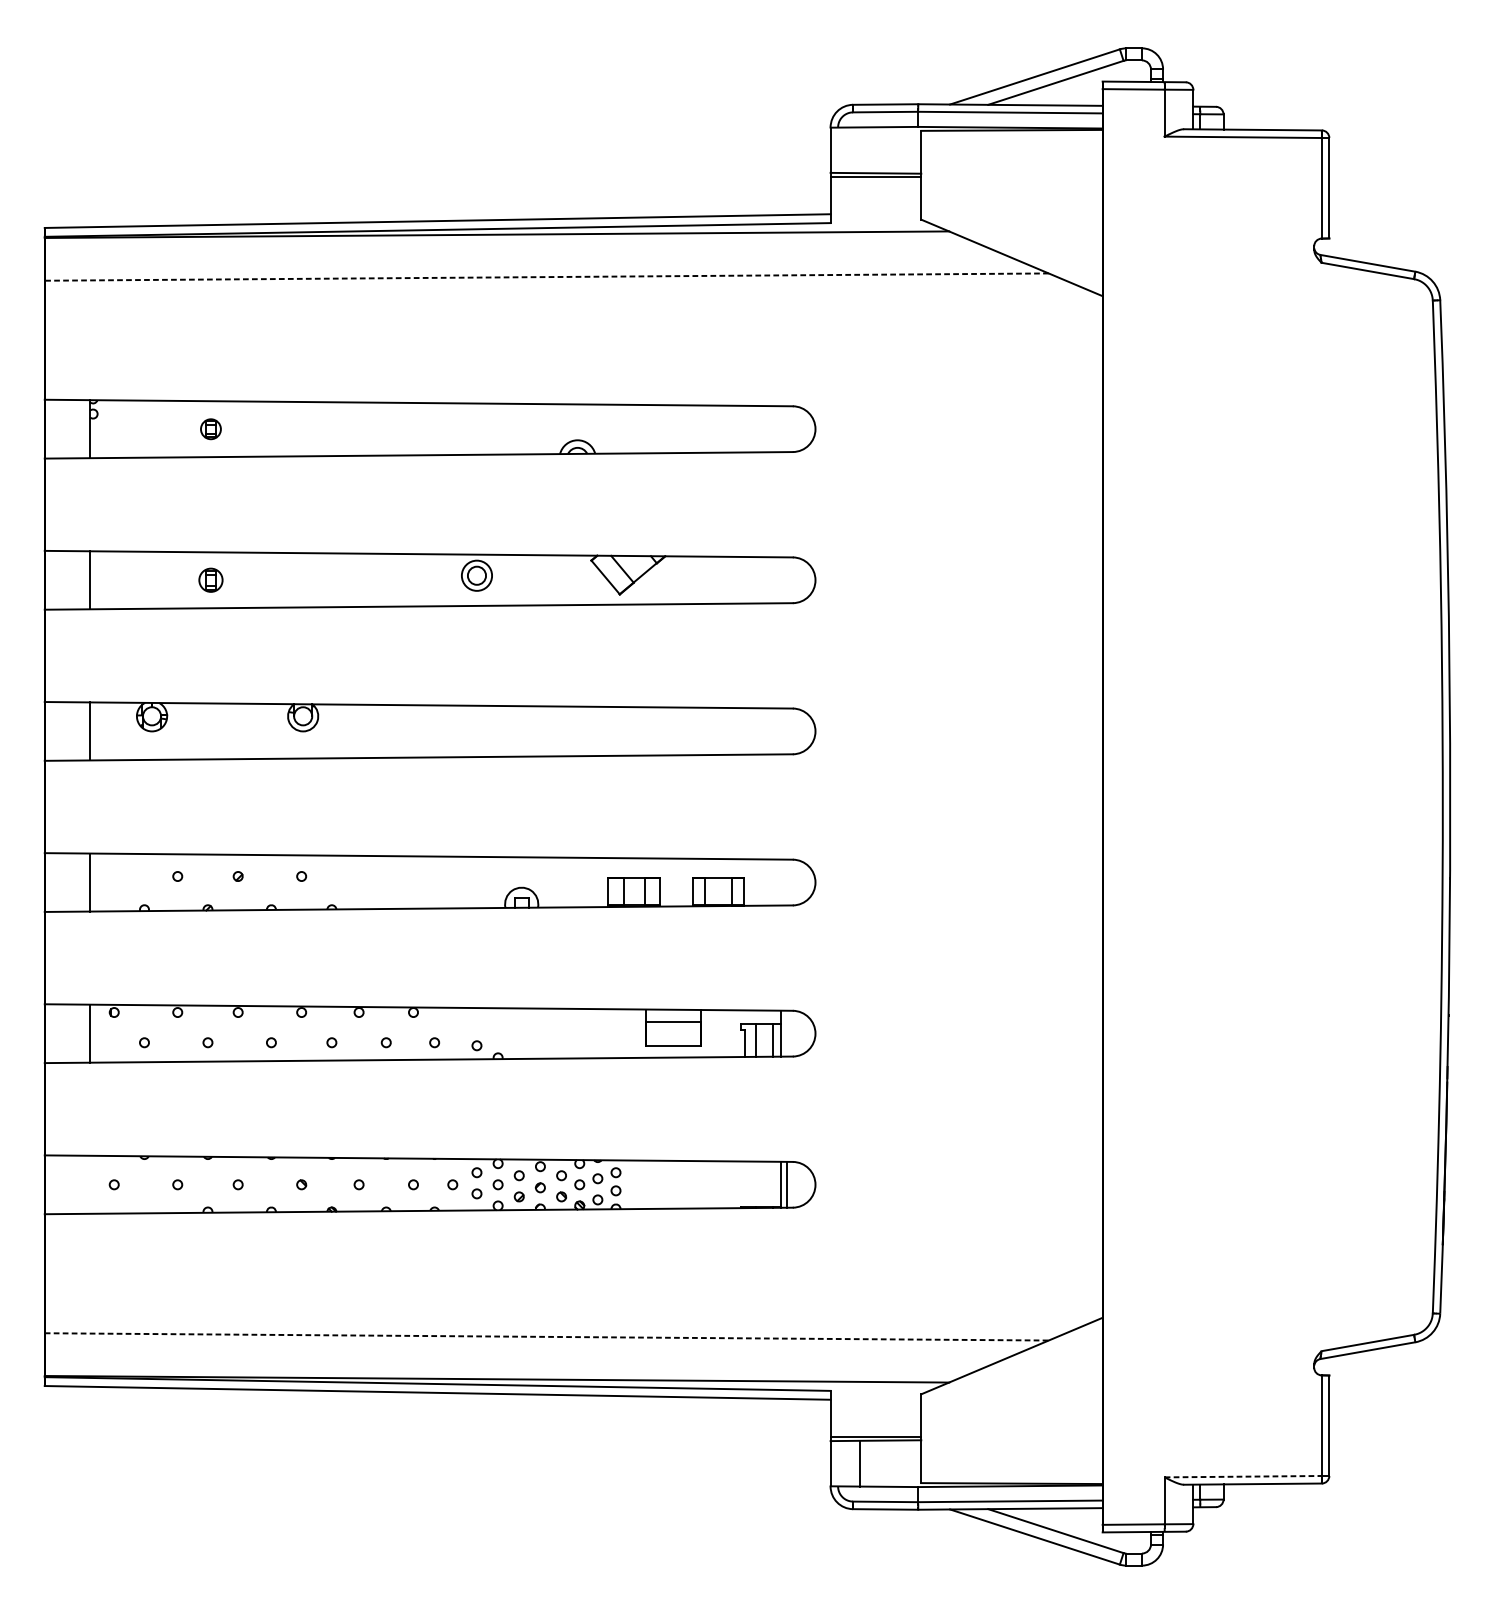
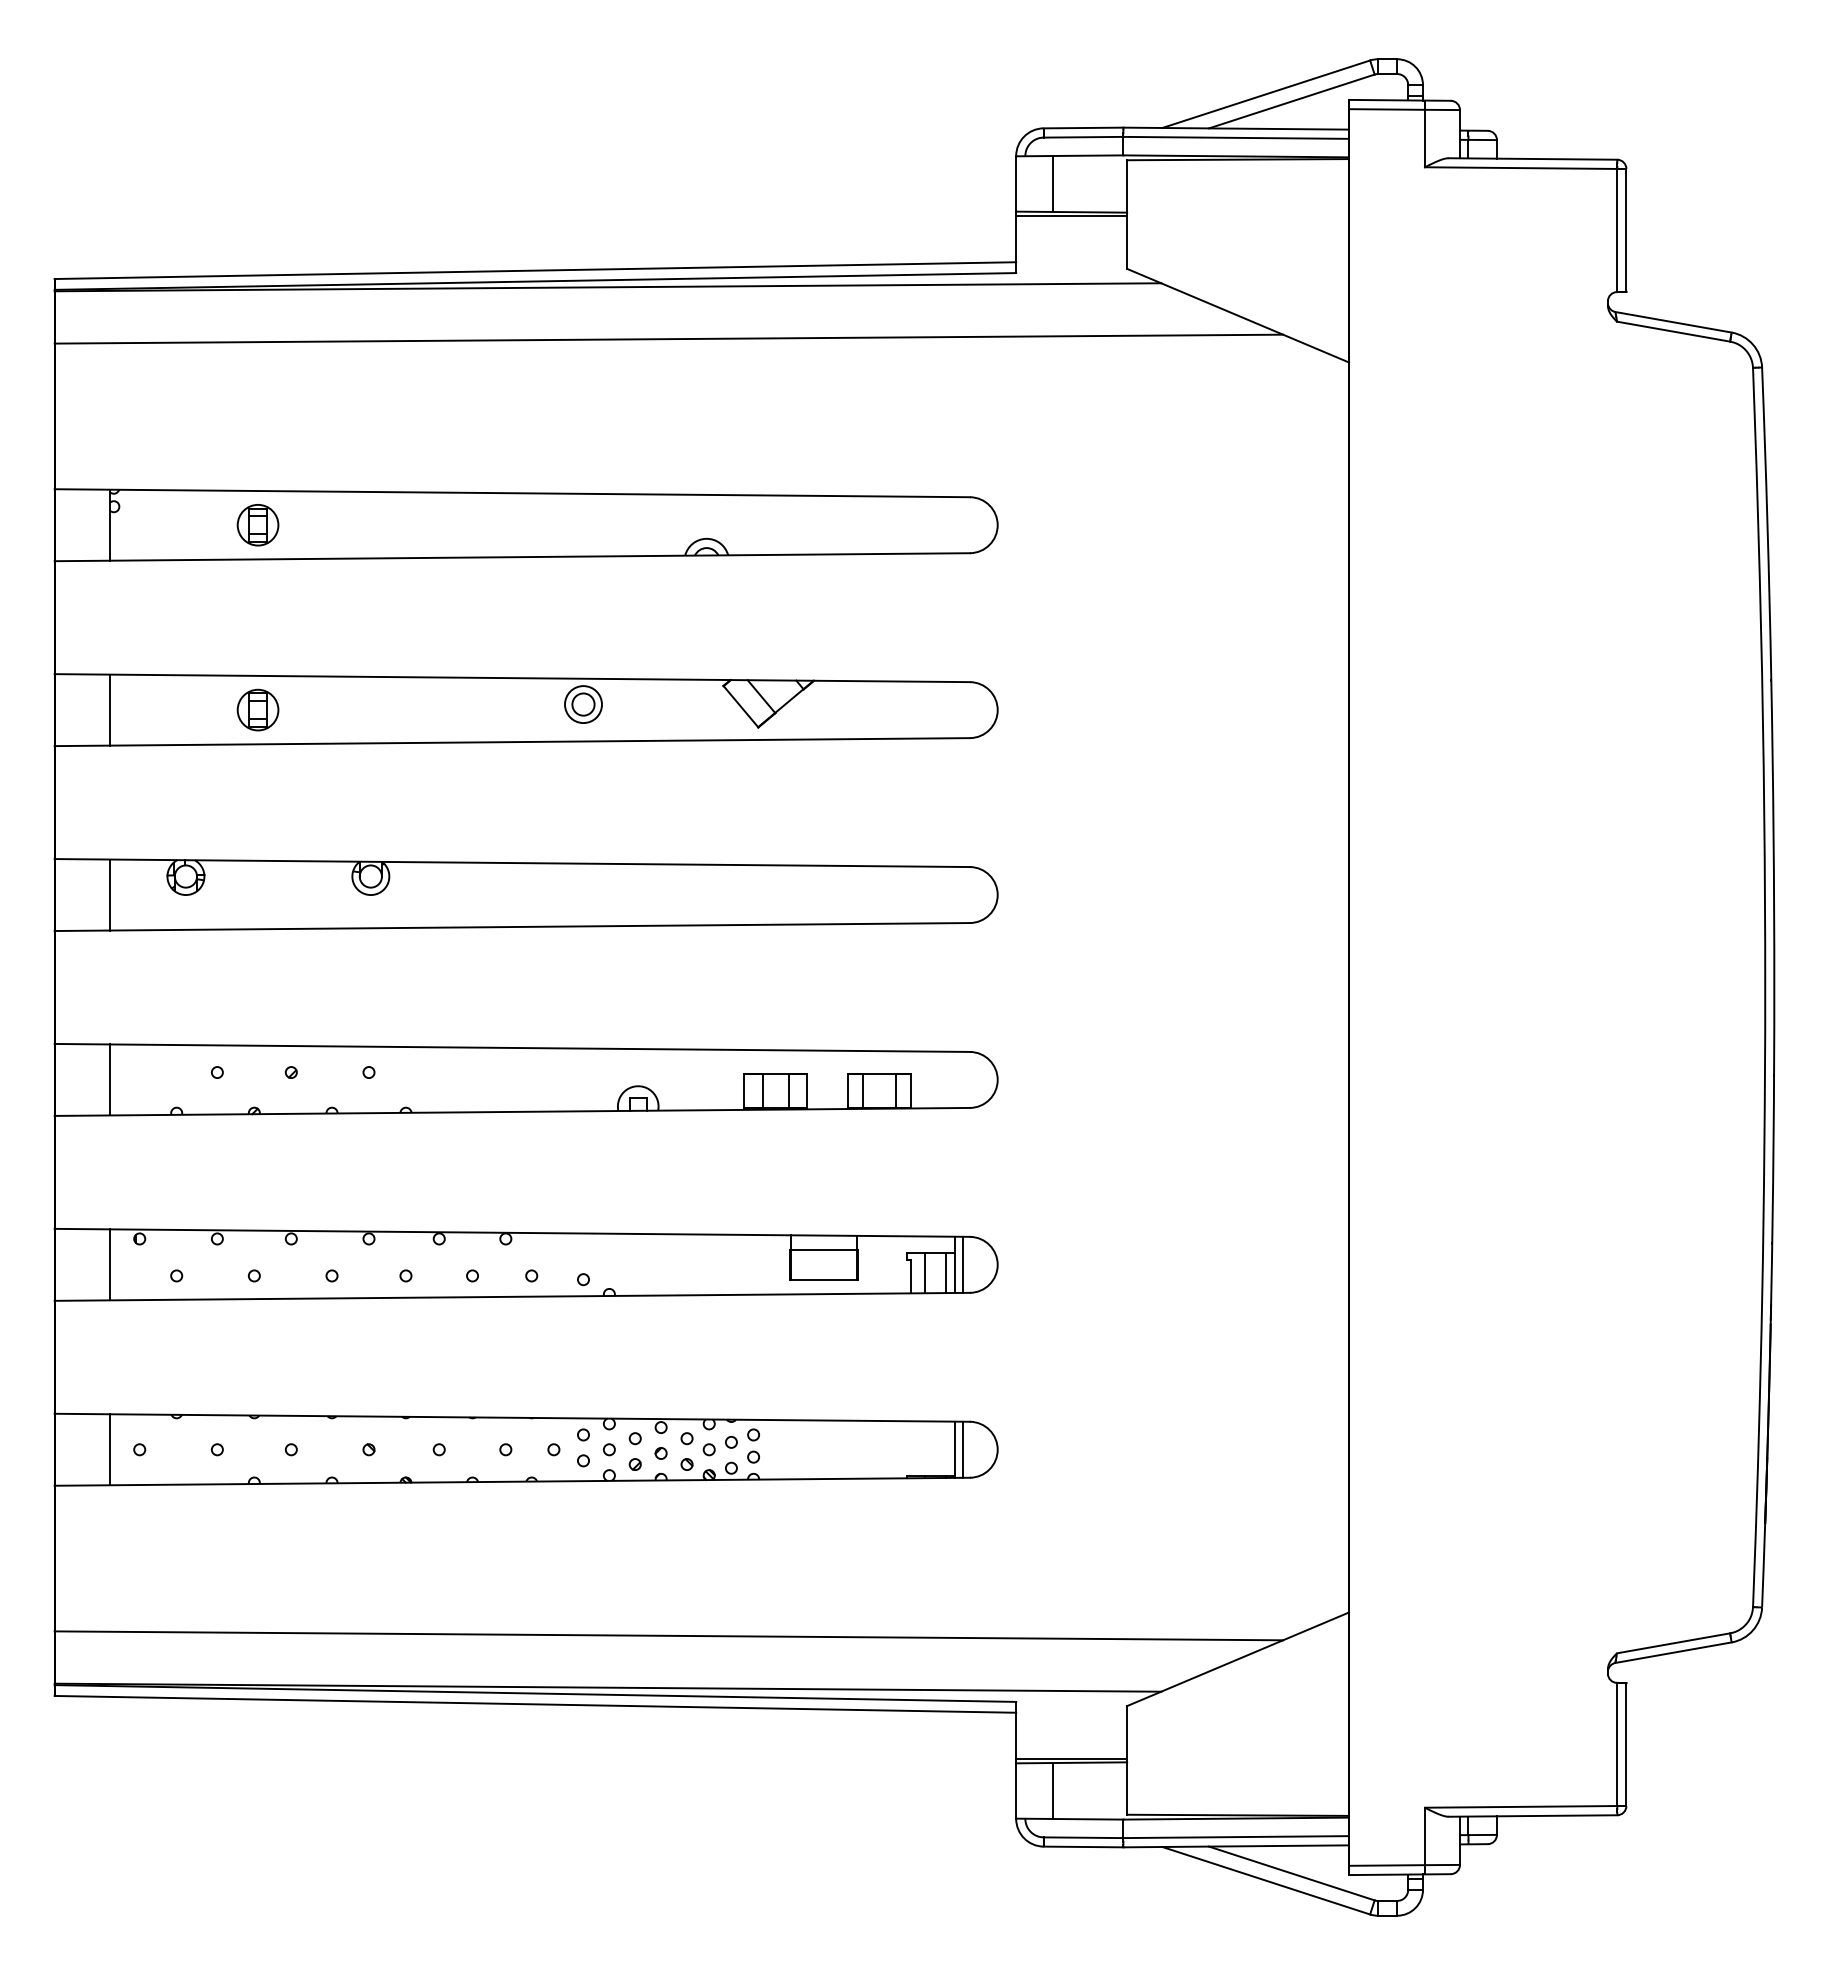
line: (860, 149) -> (1052, 183), added
line: (546, 277) -> (668, 339), dashed -> solid
part: (210, 429) -> (257, 525), size x1.67
part: (210, 579) -> (257, 709), size x1.43
line: (786, 1033) -> (962, 1264), added
line: (90, 1184) -> (110, 1449), added
line: (547, 1336) -> (669, 1635), dashed -> solid
line: (1243, 1476) -> (1521, 1806), dashed -> solid

